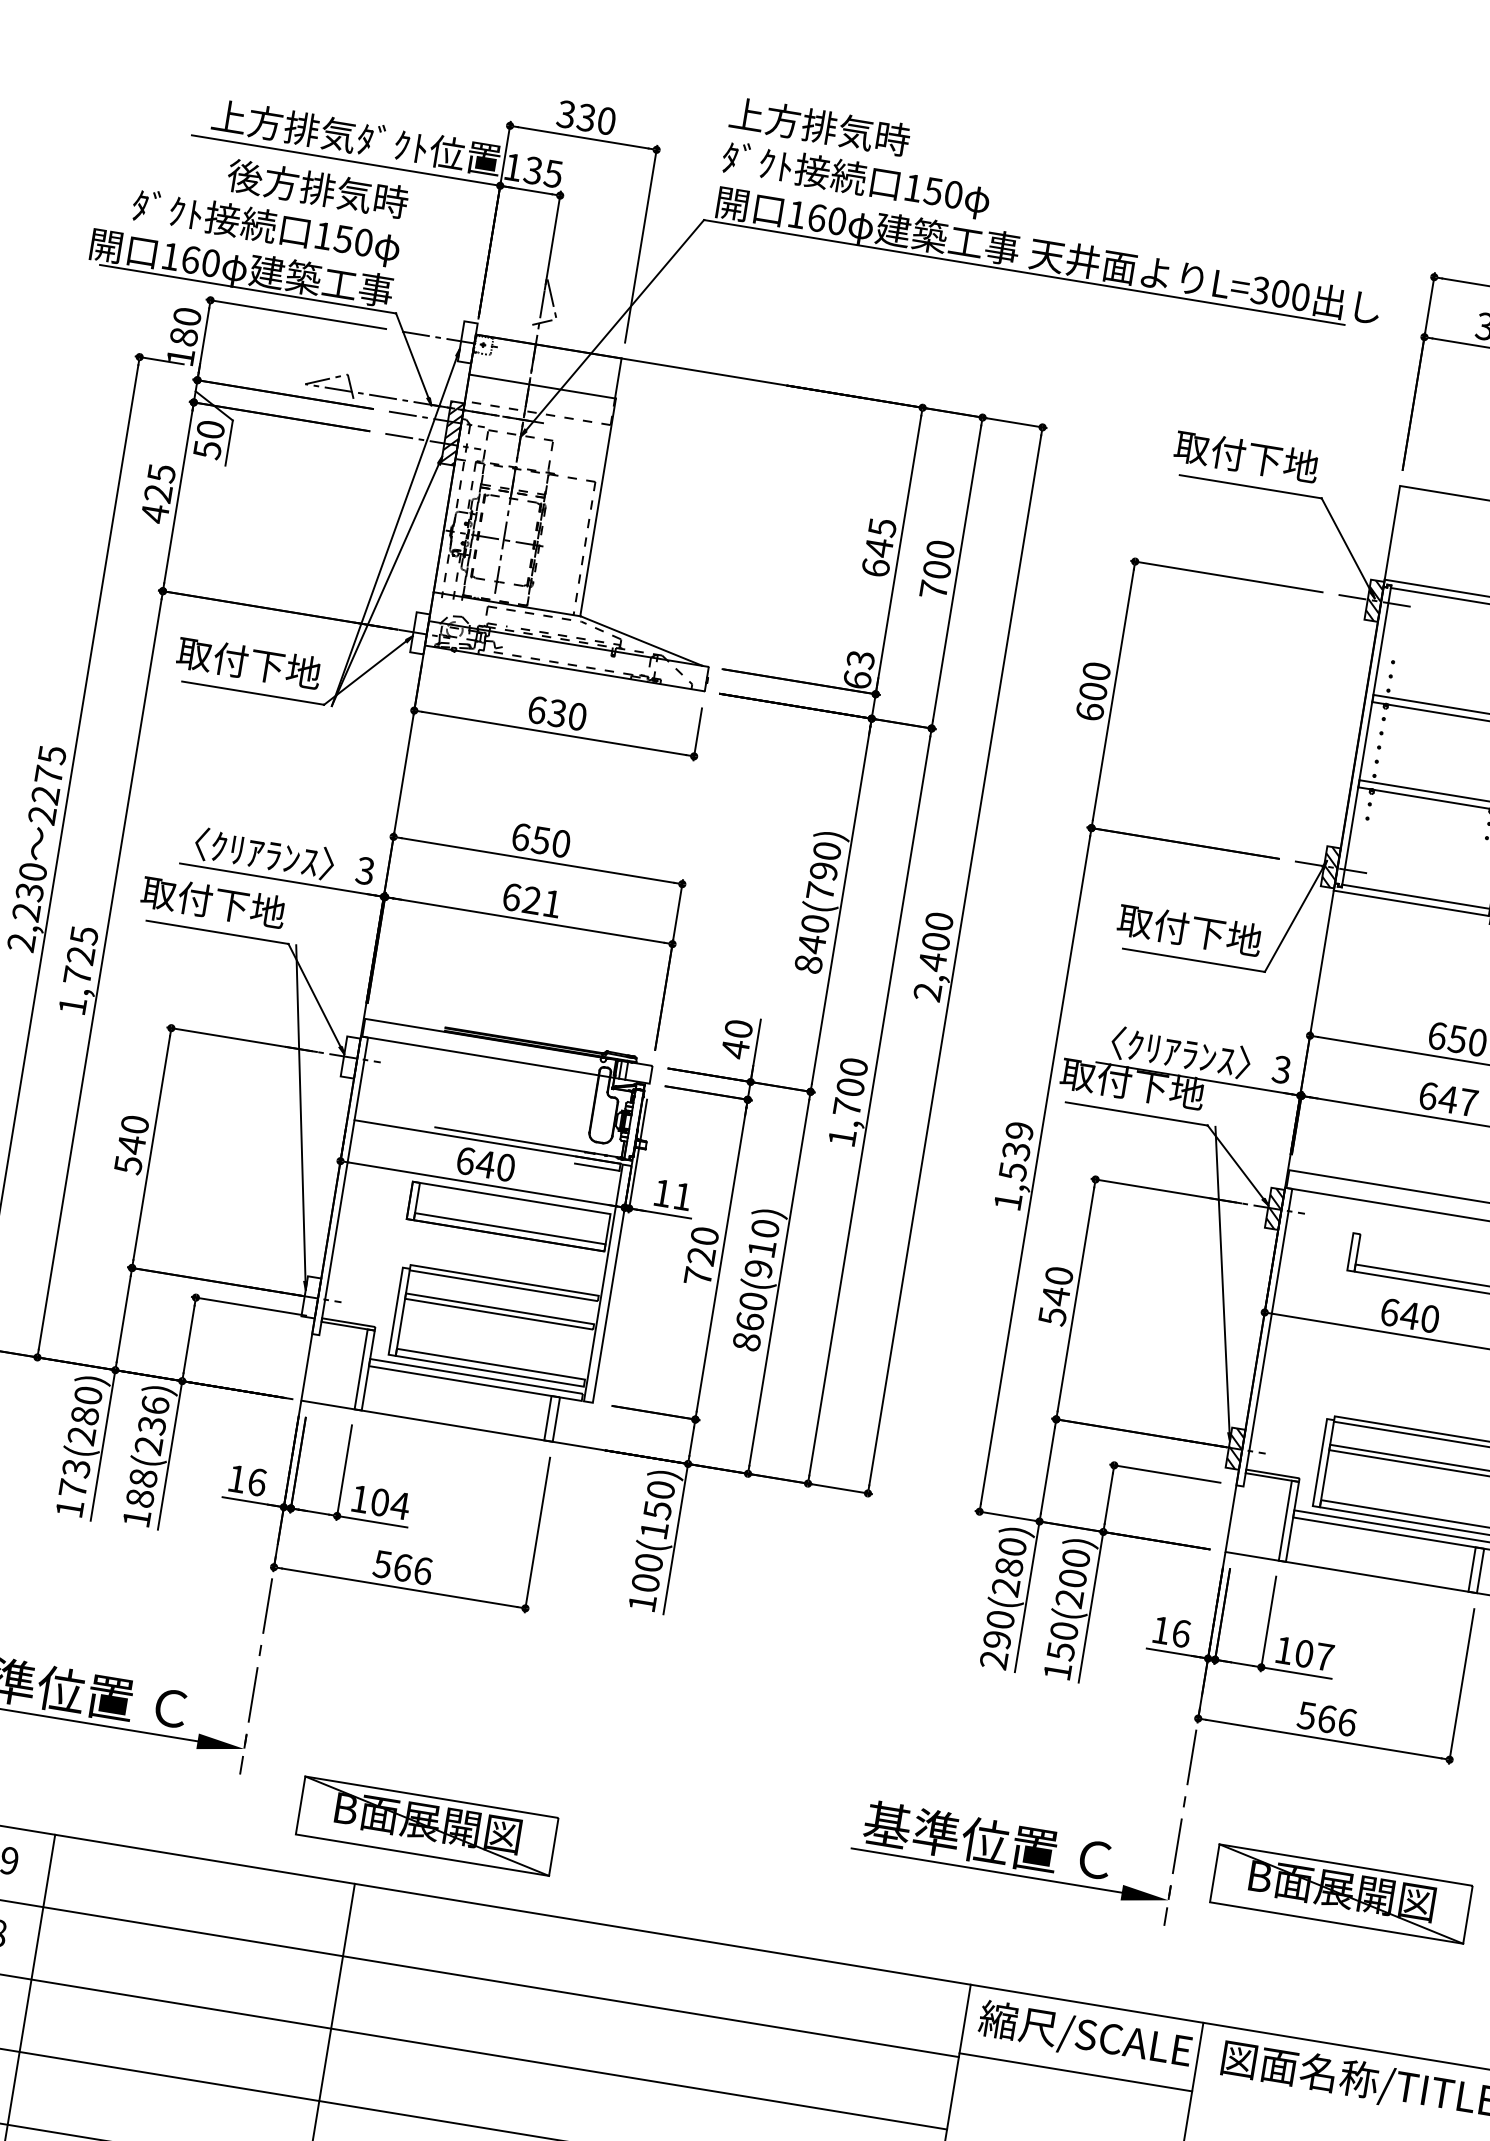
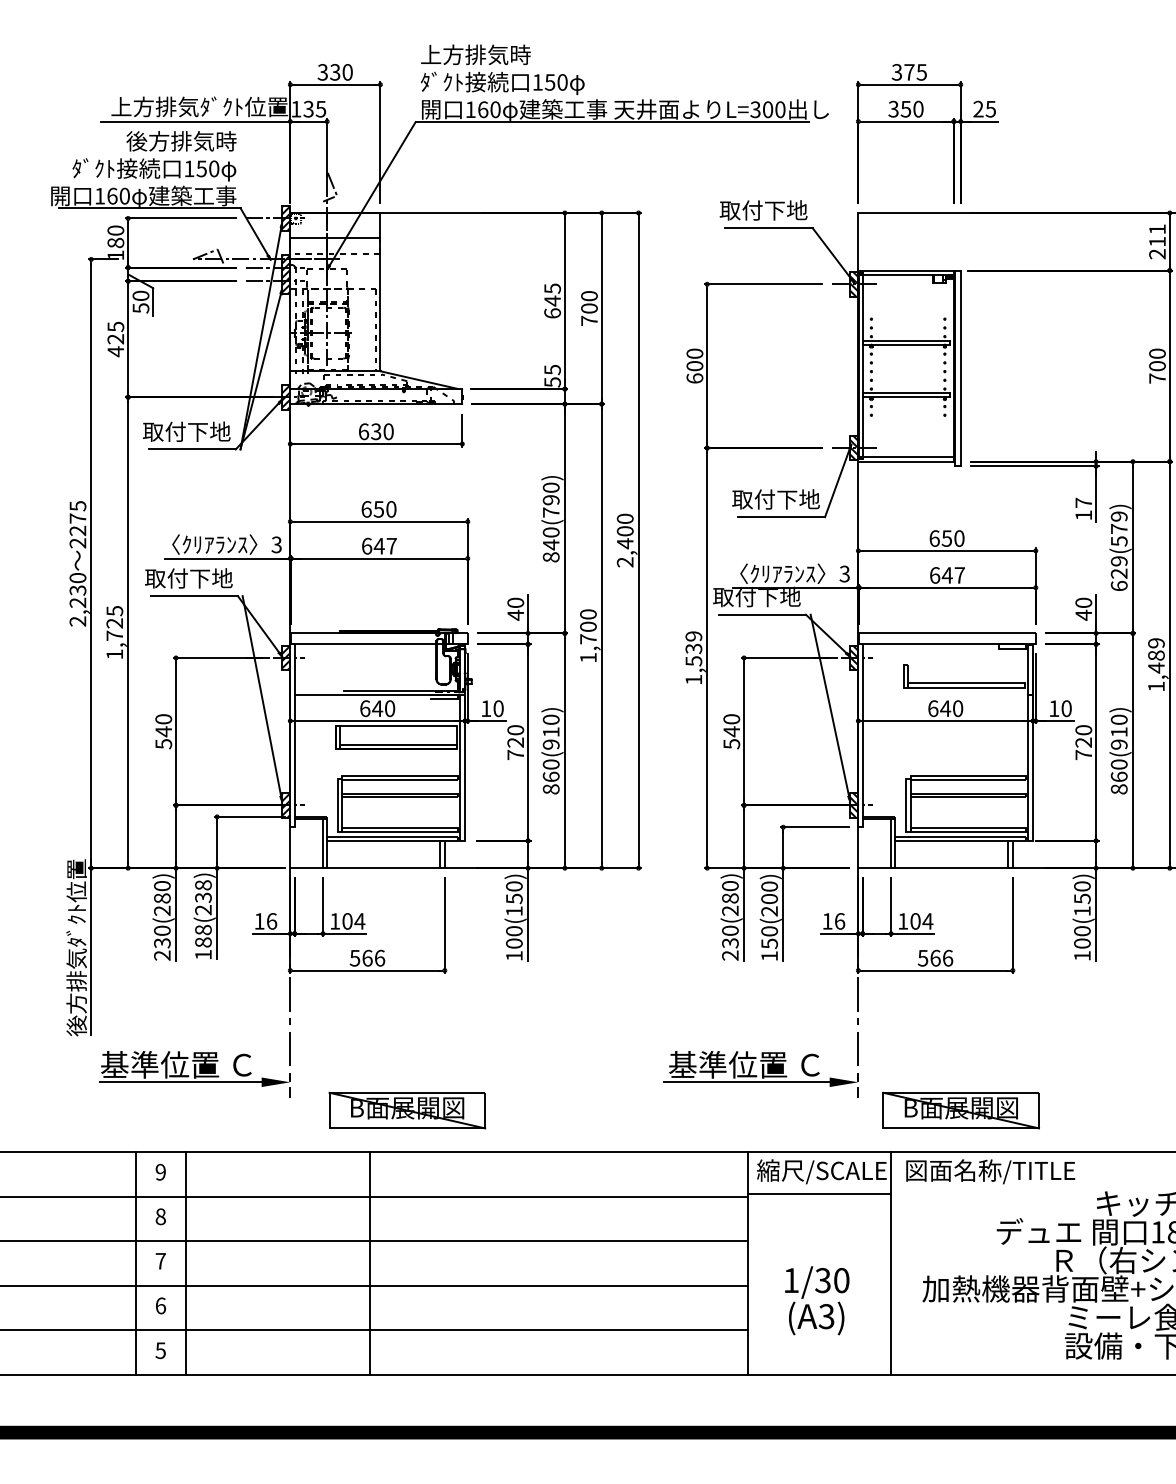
hatch: (468, 342) -> (286, 218), added
hatch: (420, 632) -> (286, 396), added
text: (858, 670) -> (552, 376), 63 -> 55
text: (540, 900) -> (384, 545), 621 -> 647
hatch: (351, 1056) -> (286, 657), added
text: (682, 1196) -> (498, 708), 11 -> 10
hatch: (311, 1297) -> (286, 805), added
text: (155, 1405) -> (203, 885), 188(236) -> 188(238)
text: (73, 1487) -> (162, 942), 173(280) -> 230(280)
text: (997, 1640) -> (730, 943), 290(280) -> 230(280)
text: (1323, 1657) -> (927, 921), 107 -> 104
part: (1340, 1893) -> (960, 1110), moved

